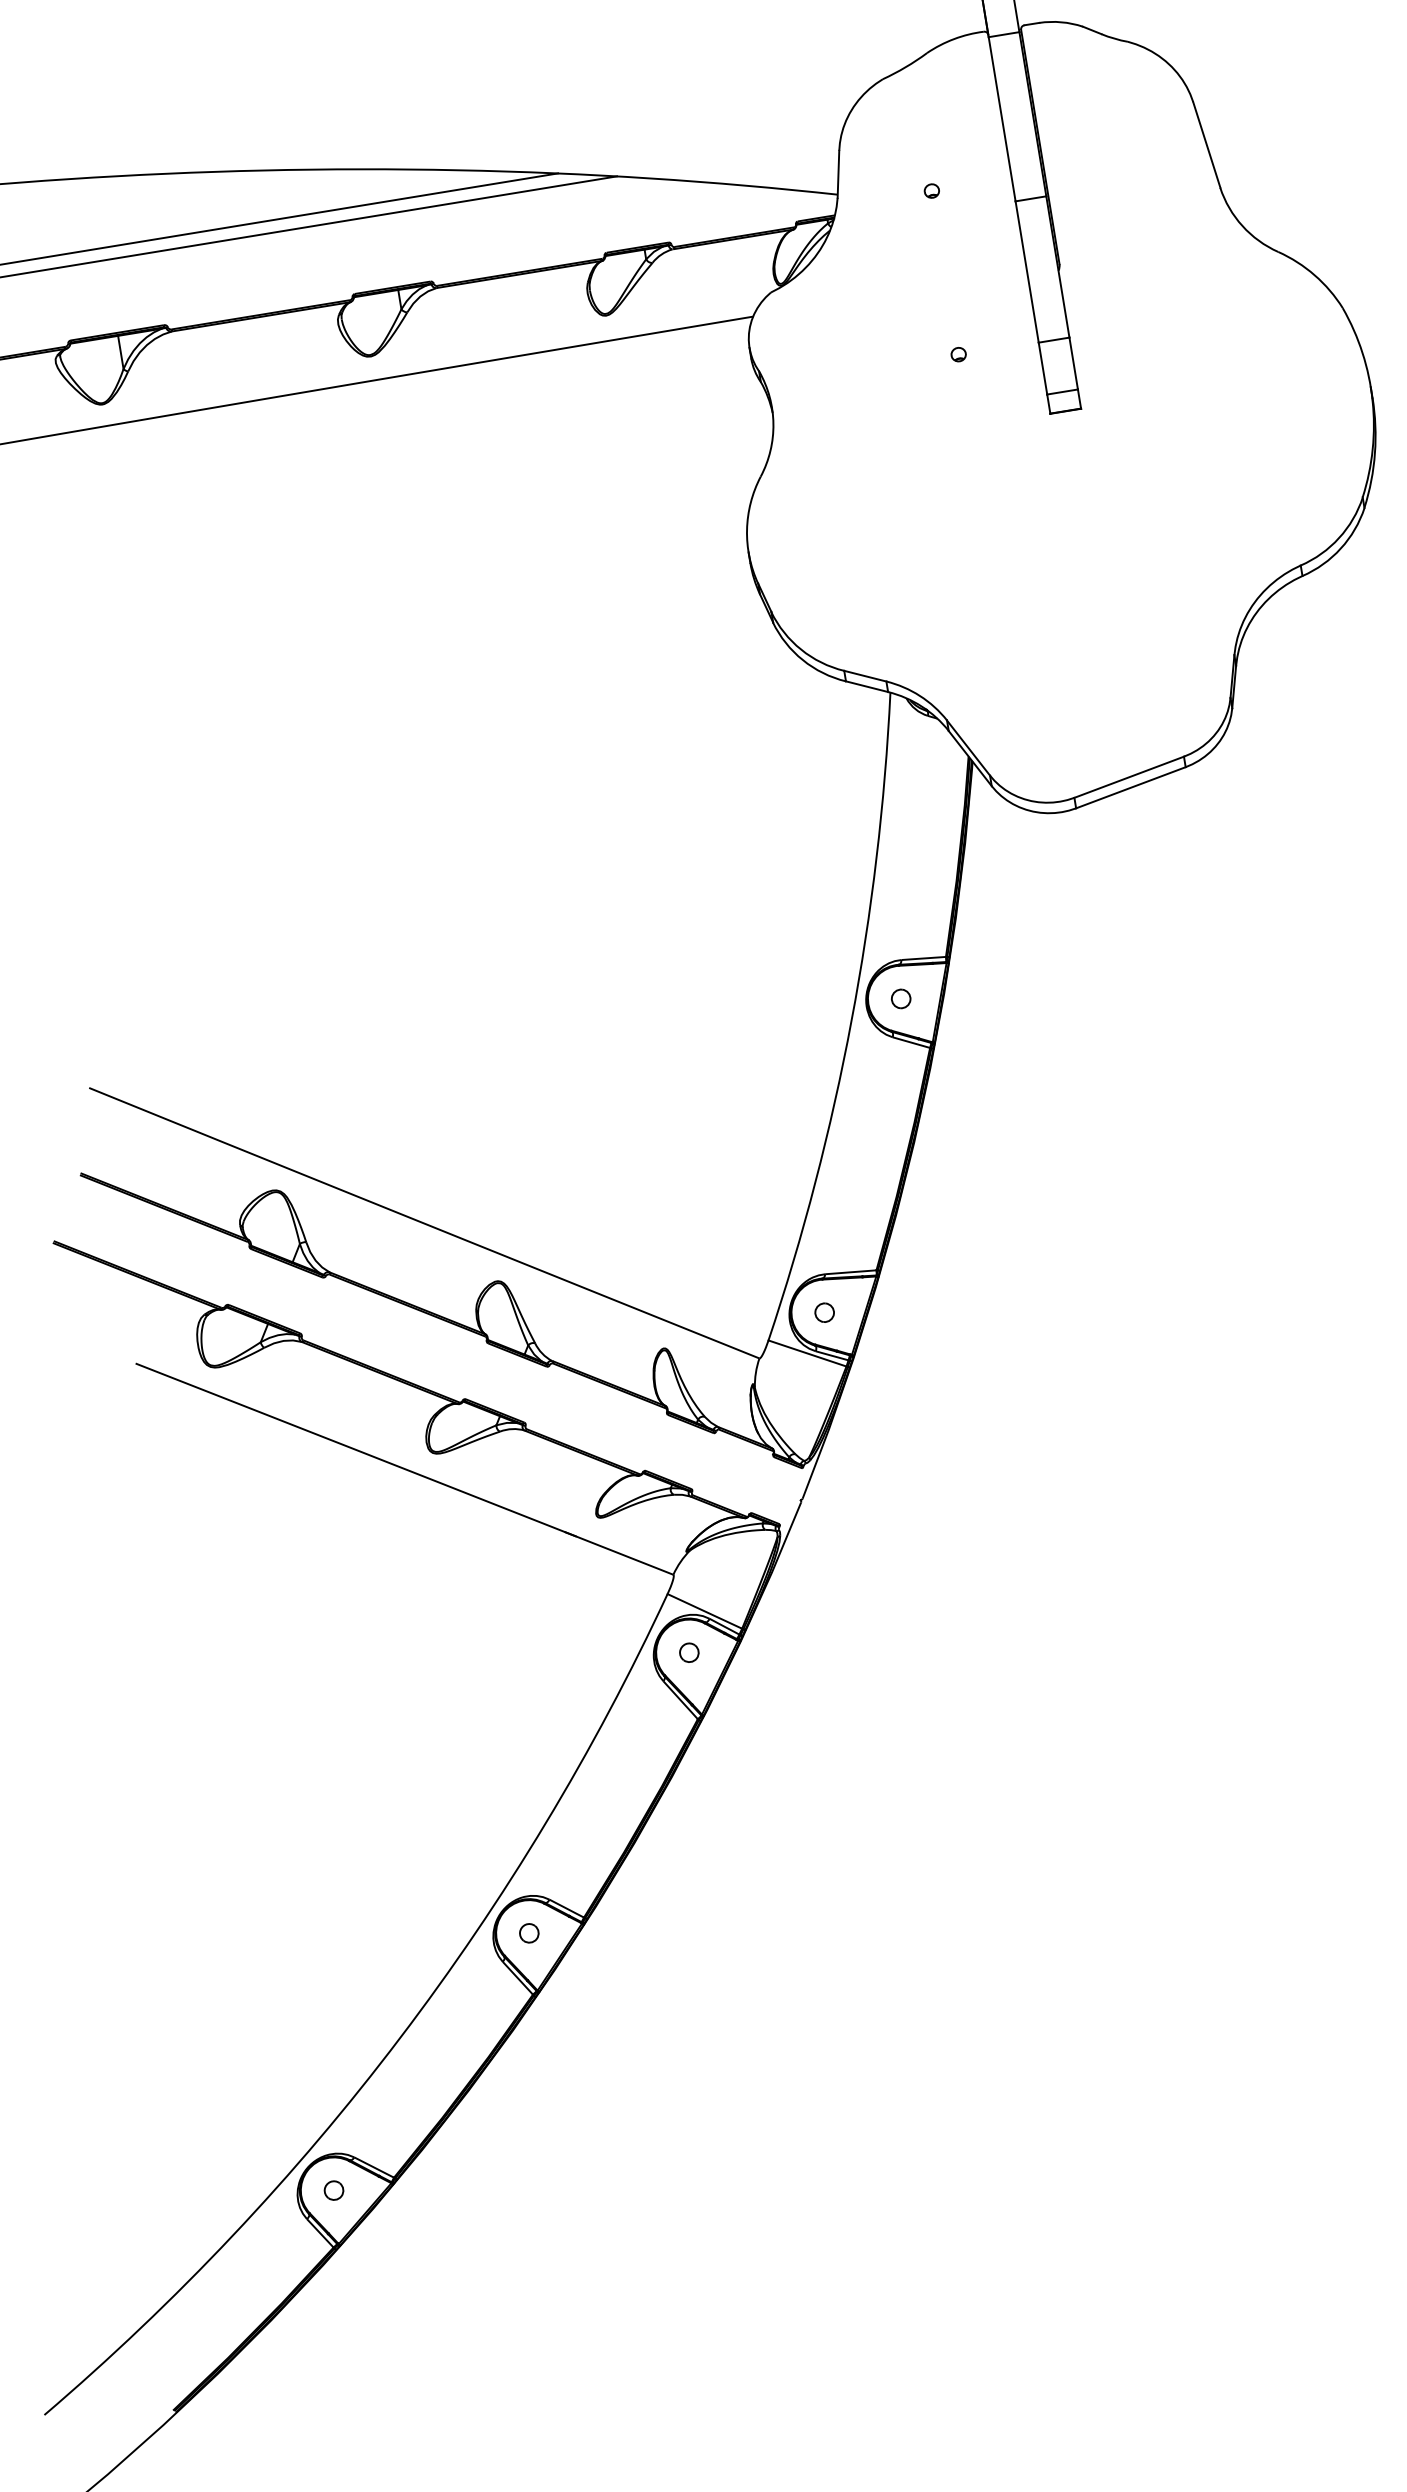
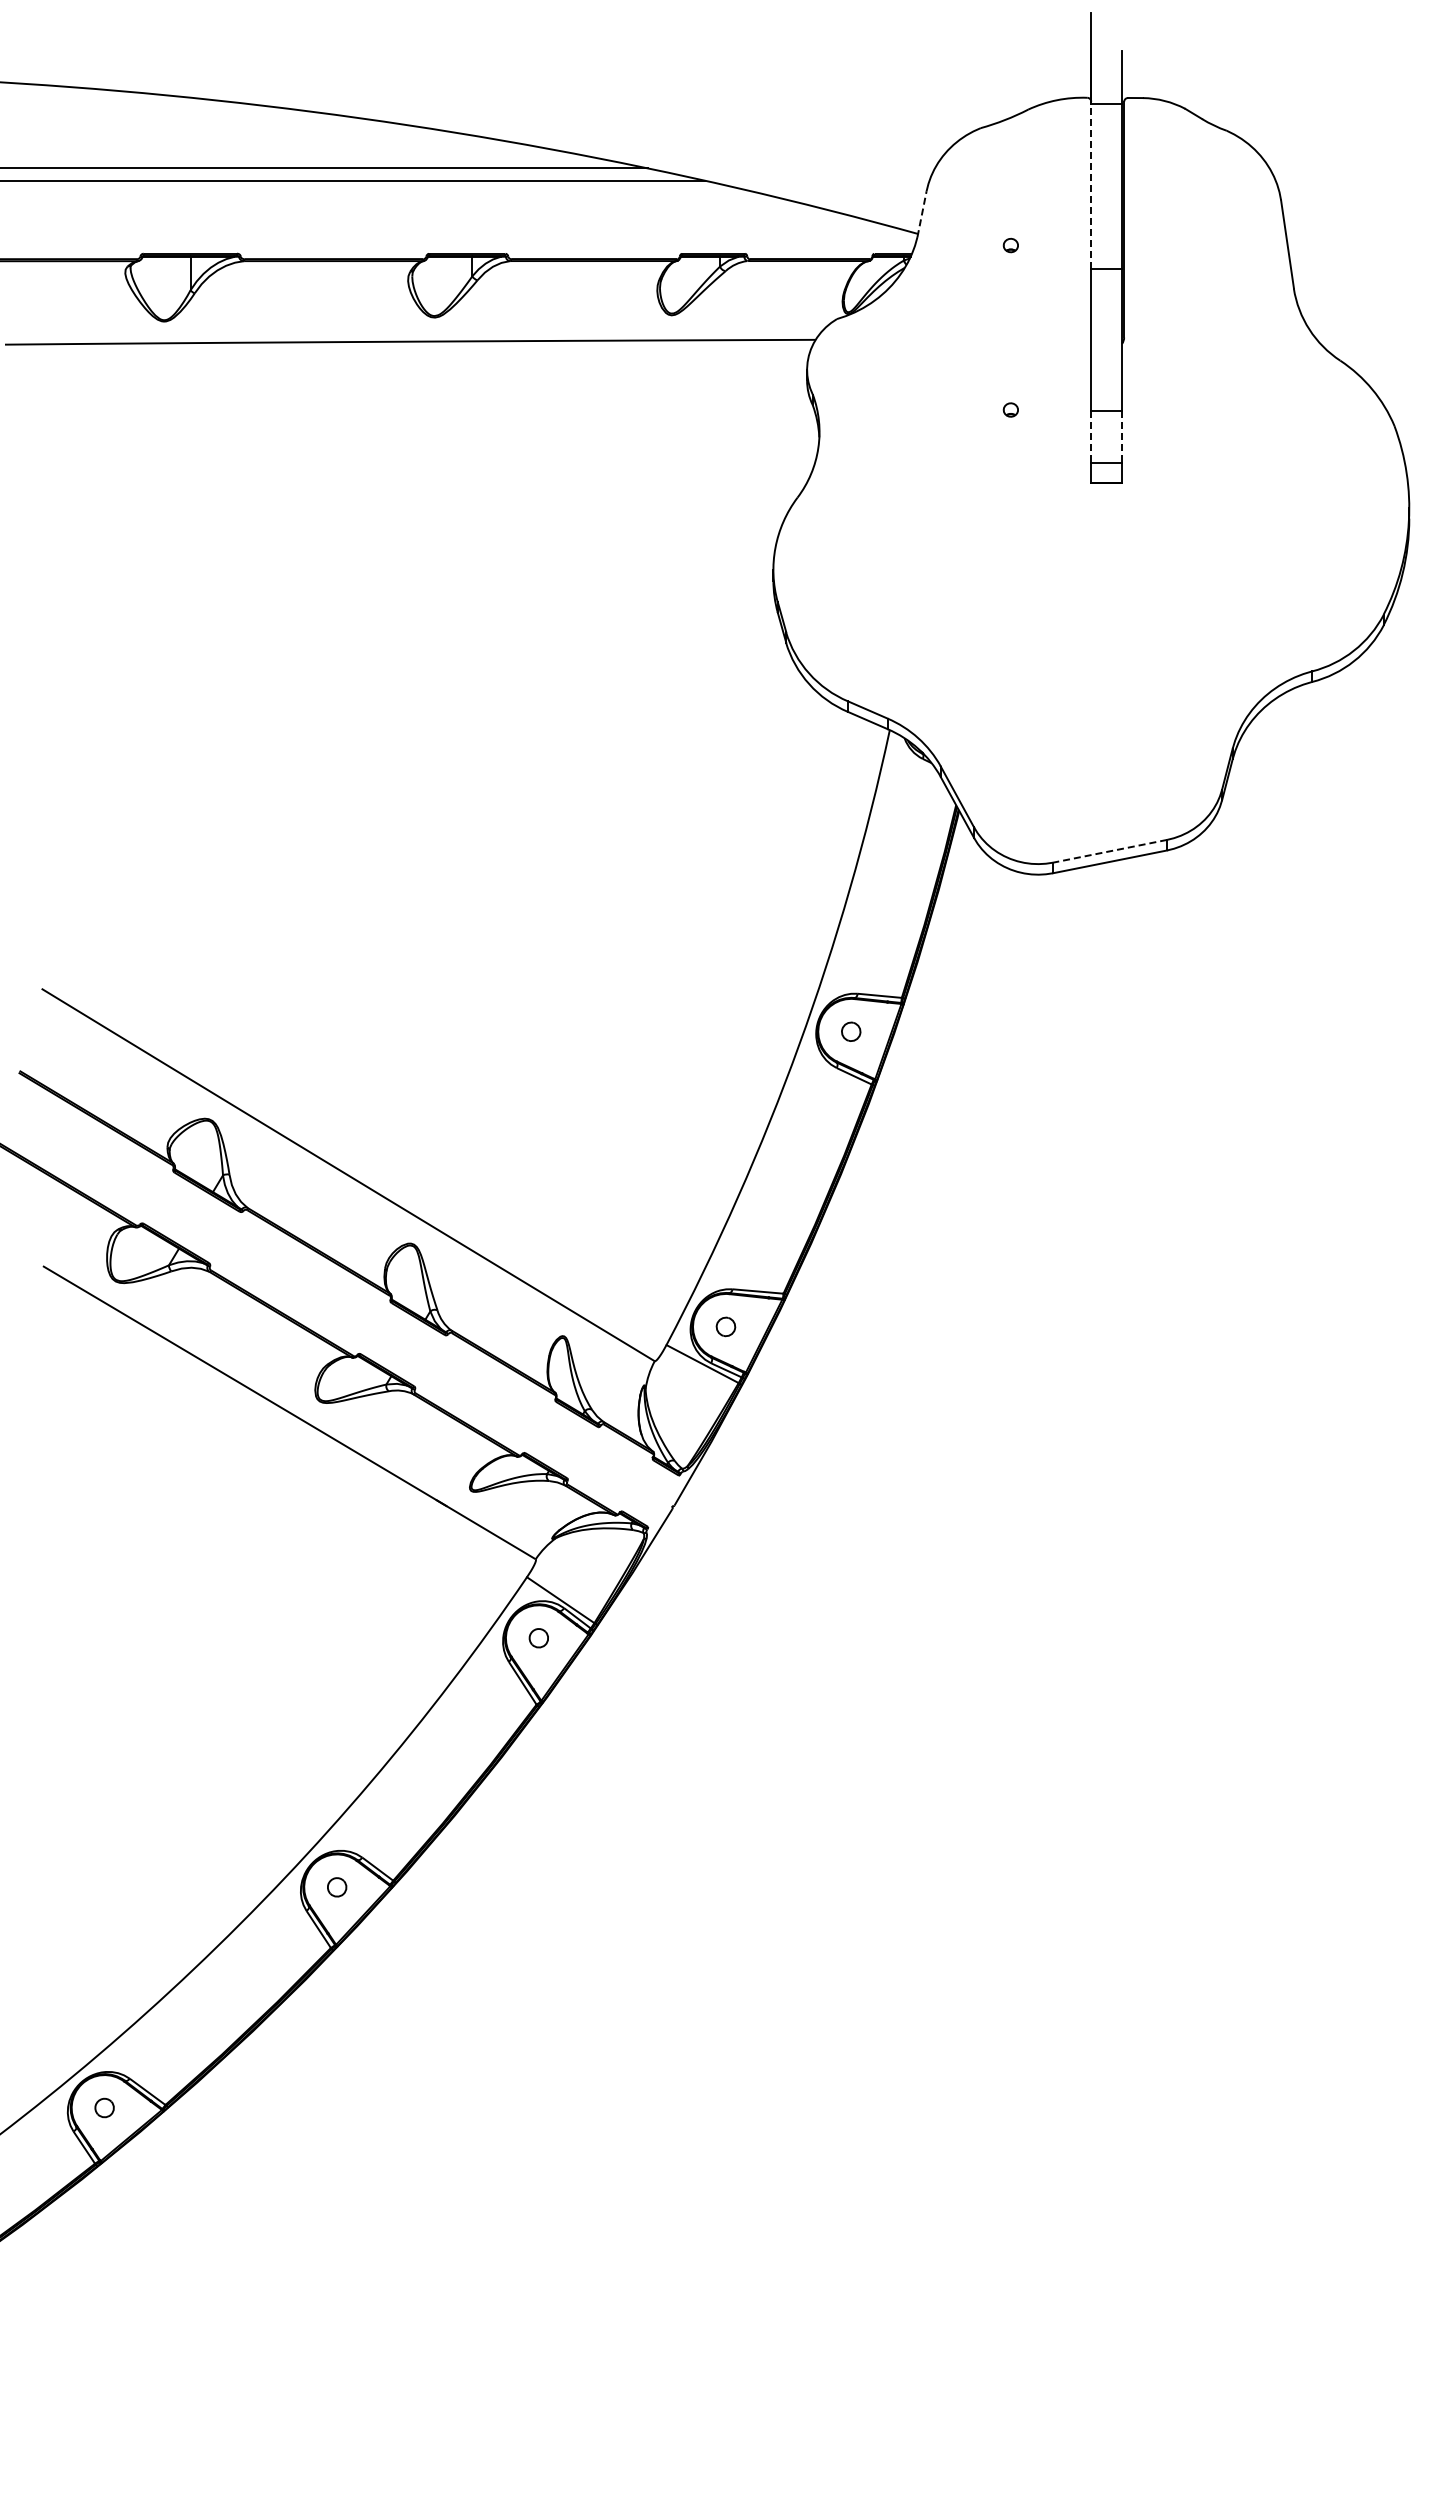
line: (1002, 119) -> (1091, 186), solid -> dashed
line: (838, 173) -> (922, 213), solid -> dashed
line: (1074, 363) -> (1122, 437), solid -> dashed
line: (1043, 368) -> (1091, 437), solid -> dashed
line: (1128, 777) -> (1109, 851), solid -> dashed

